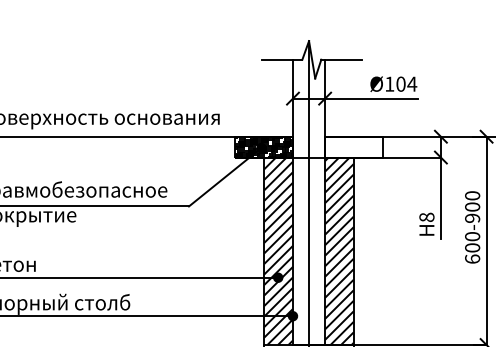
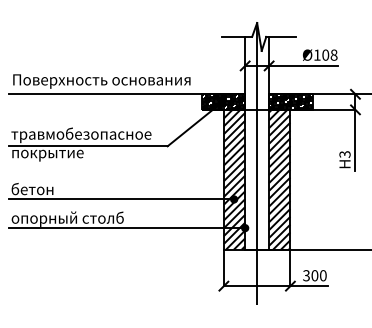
text: (411, 83) -> (333, 54), Ø104 -> Ø108
hatch: (353, 146) -> (290, 101), added
text: (426, 217) -> (344, 154), H8 -> H3

